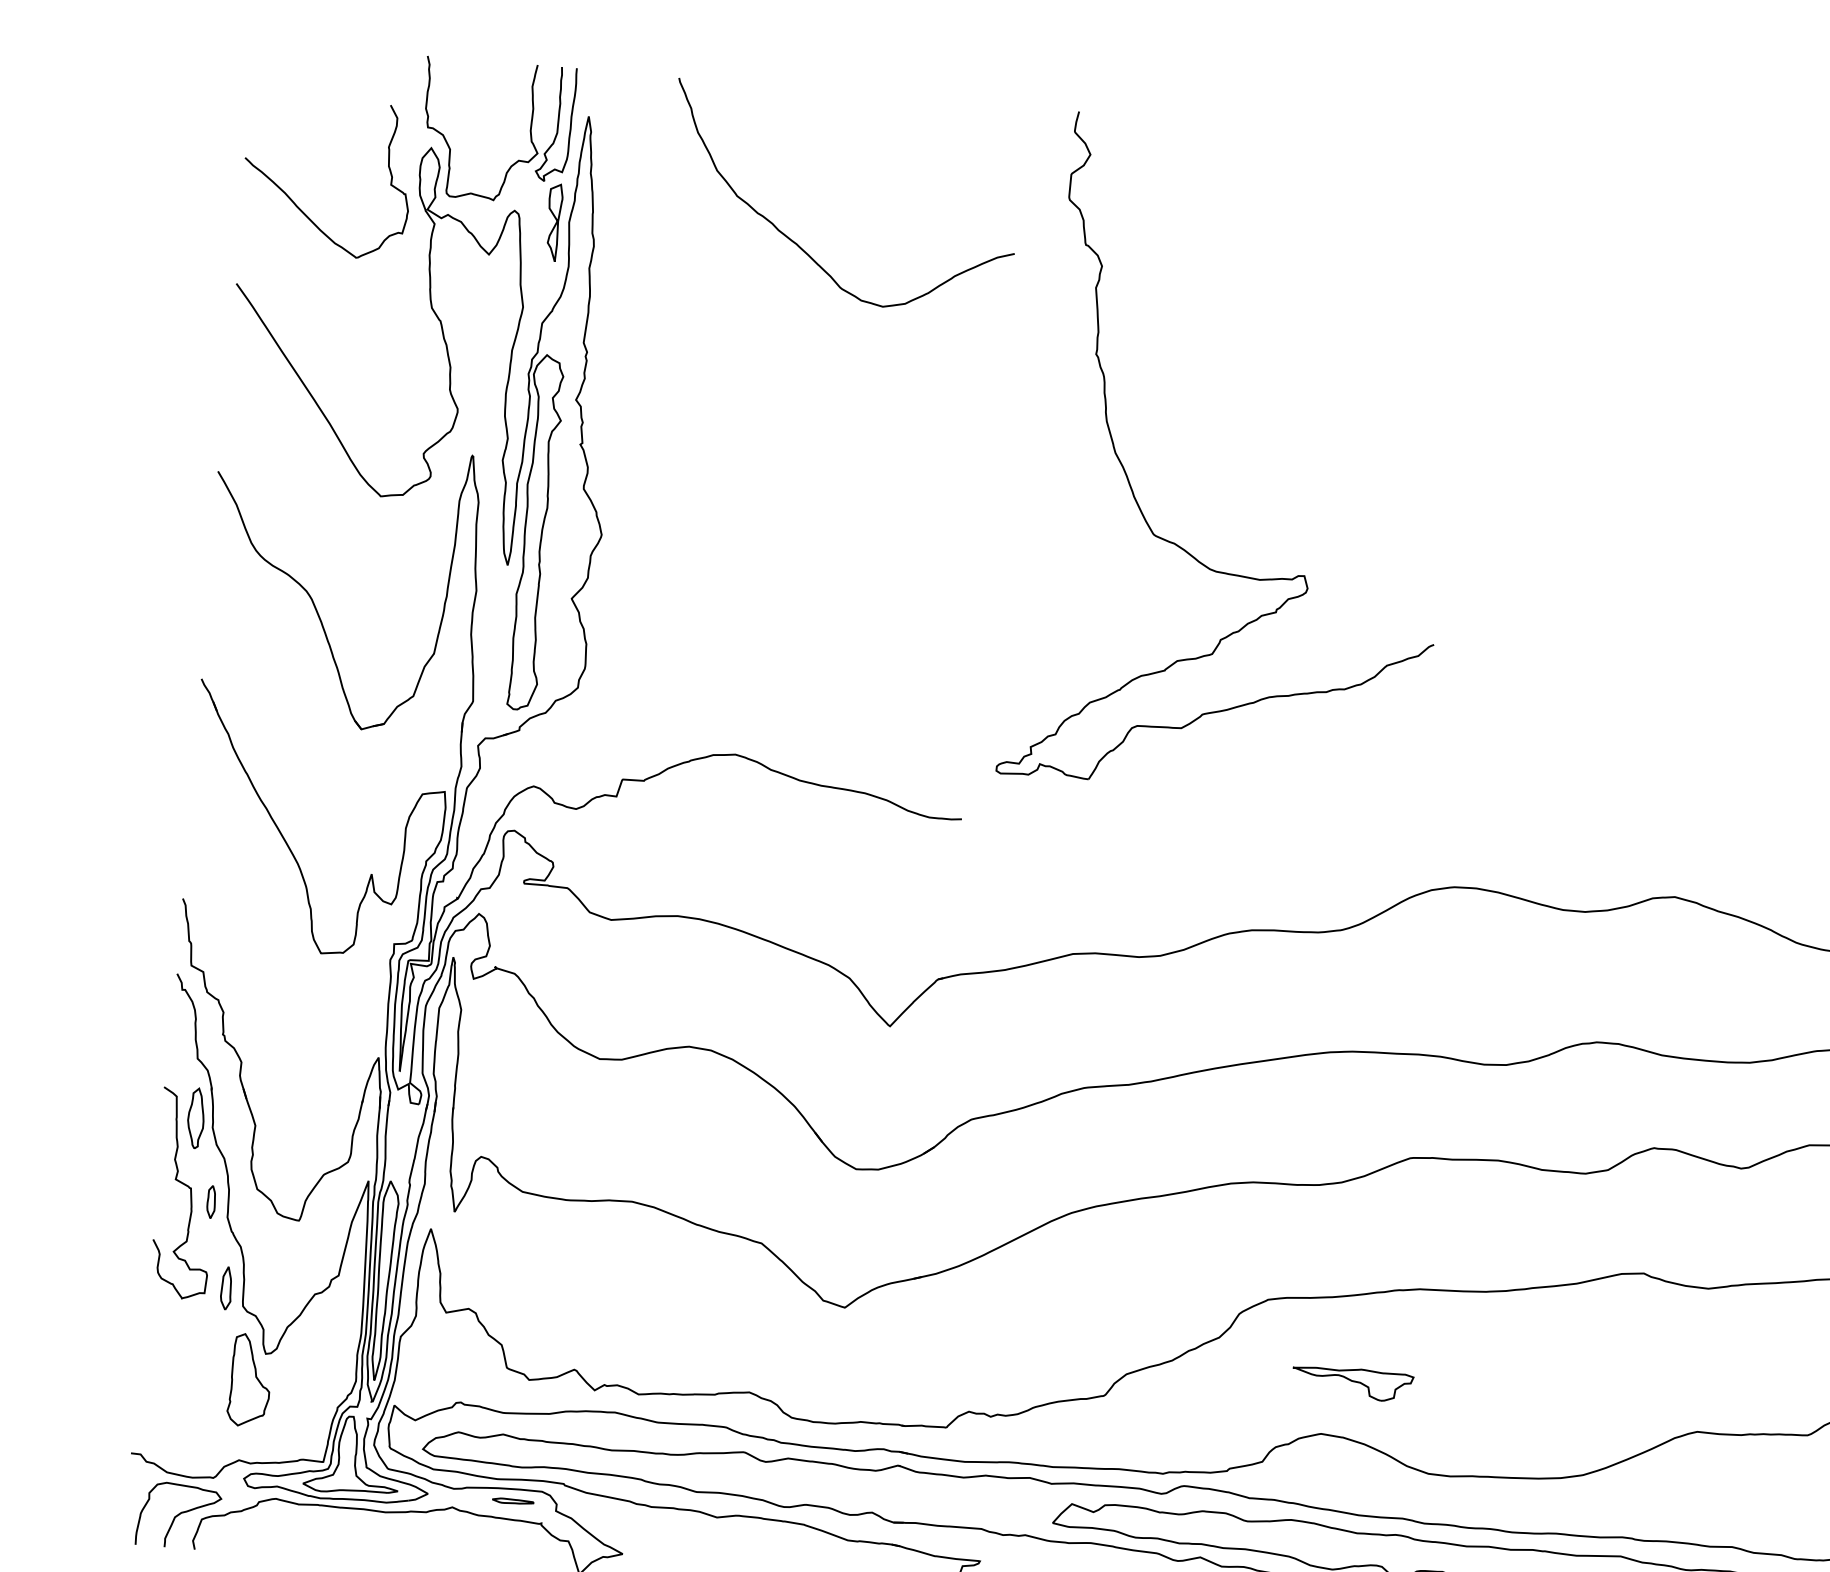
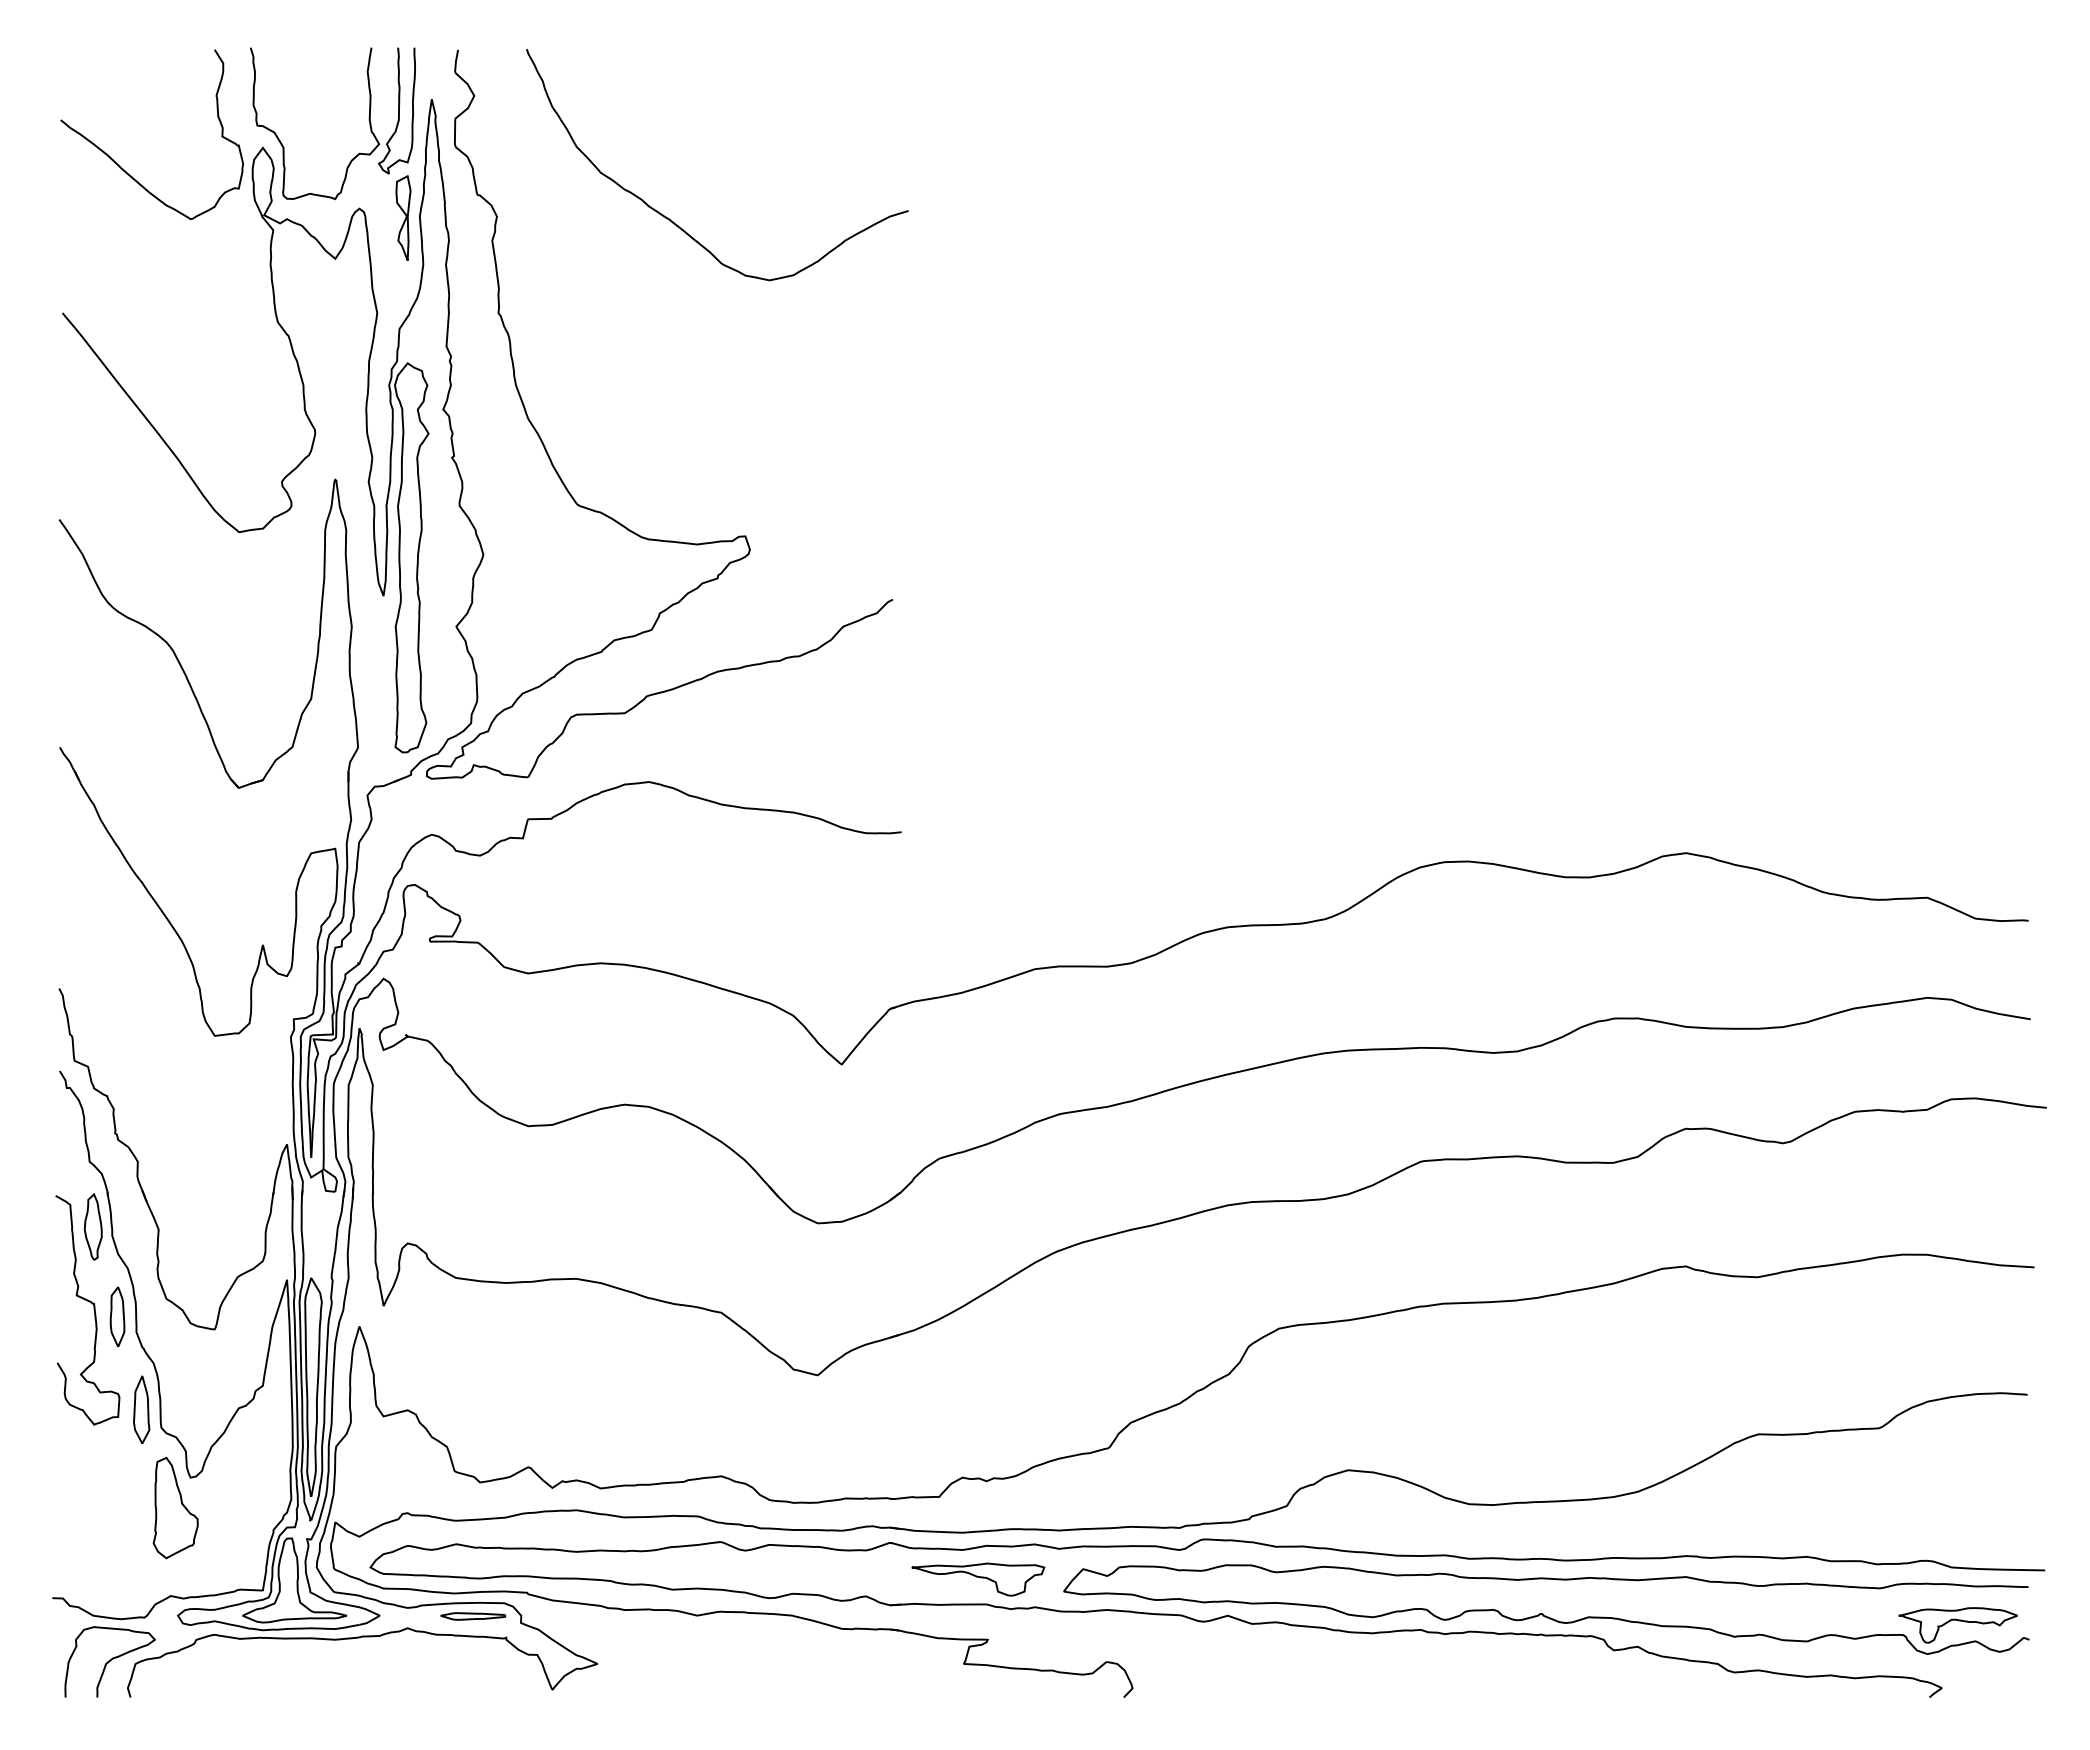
curve: (298, 206) -> (123, 168), moved
part: (1175, 542) -> (601, 511), moved
part: (211, 1201) -> (117, 1316), size x1.67
part: (226, 1288) -> (141, 1409), size x1.43
part: (1352, 1383) -> (978, 1579), moved
part: (513, 1501) -> (473, 1616), size x1.43

